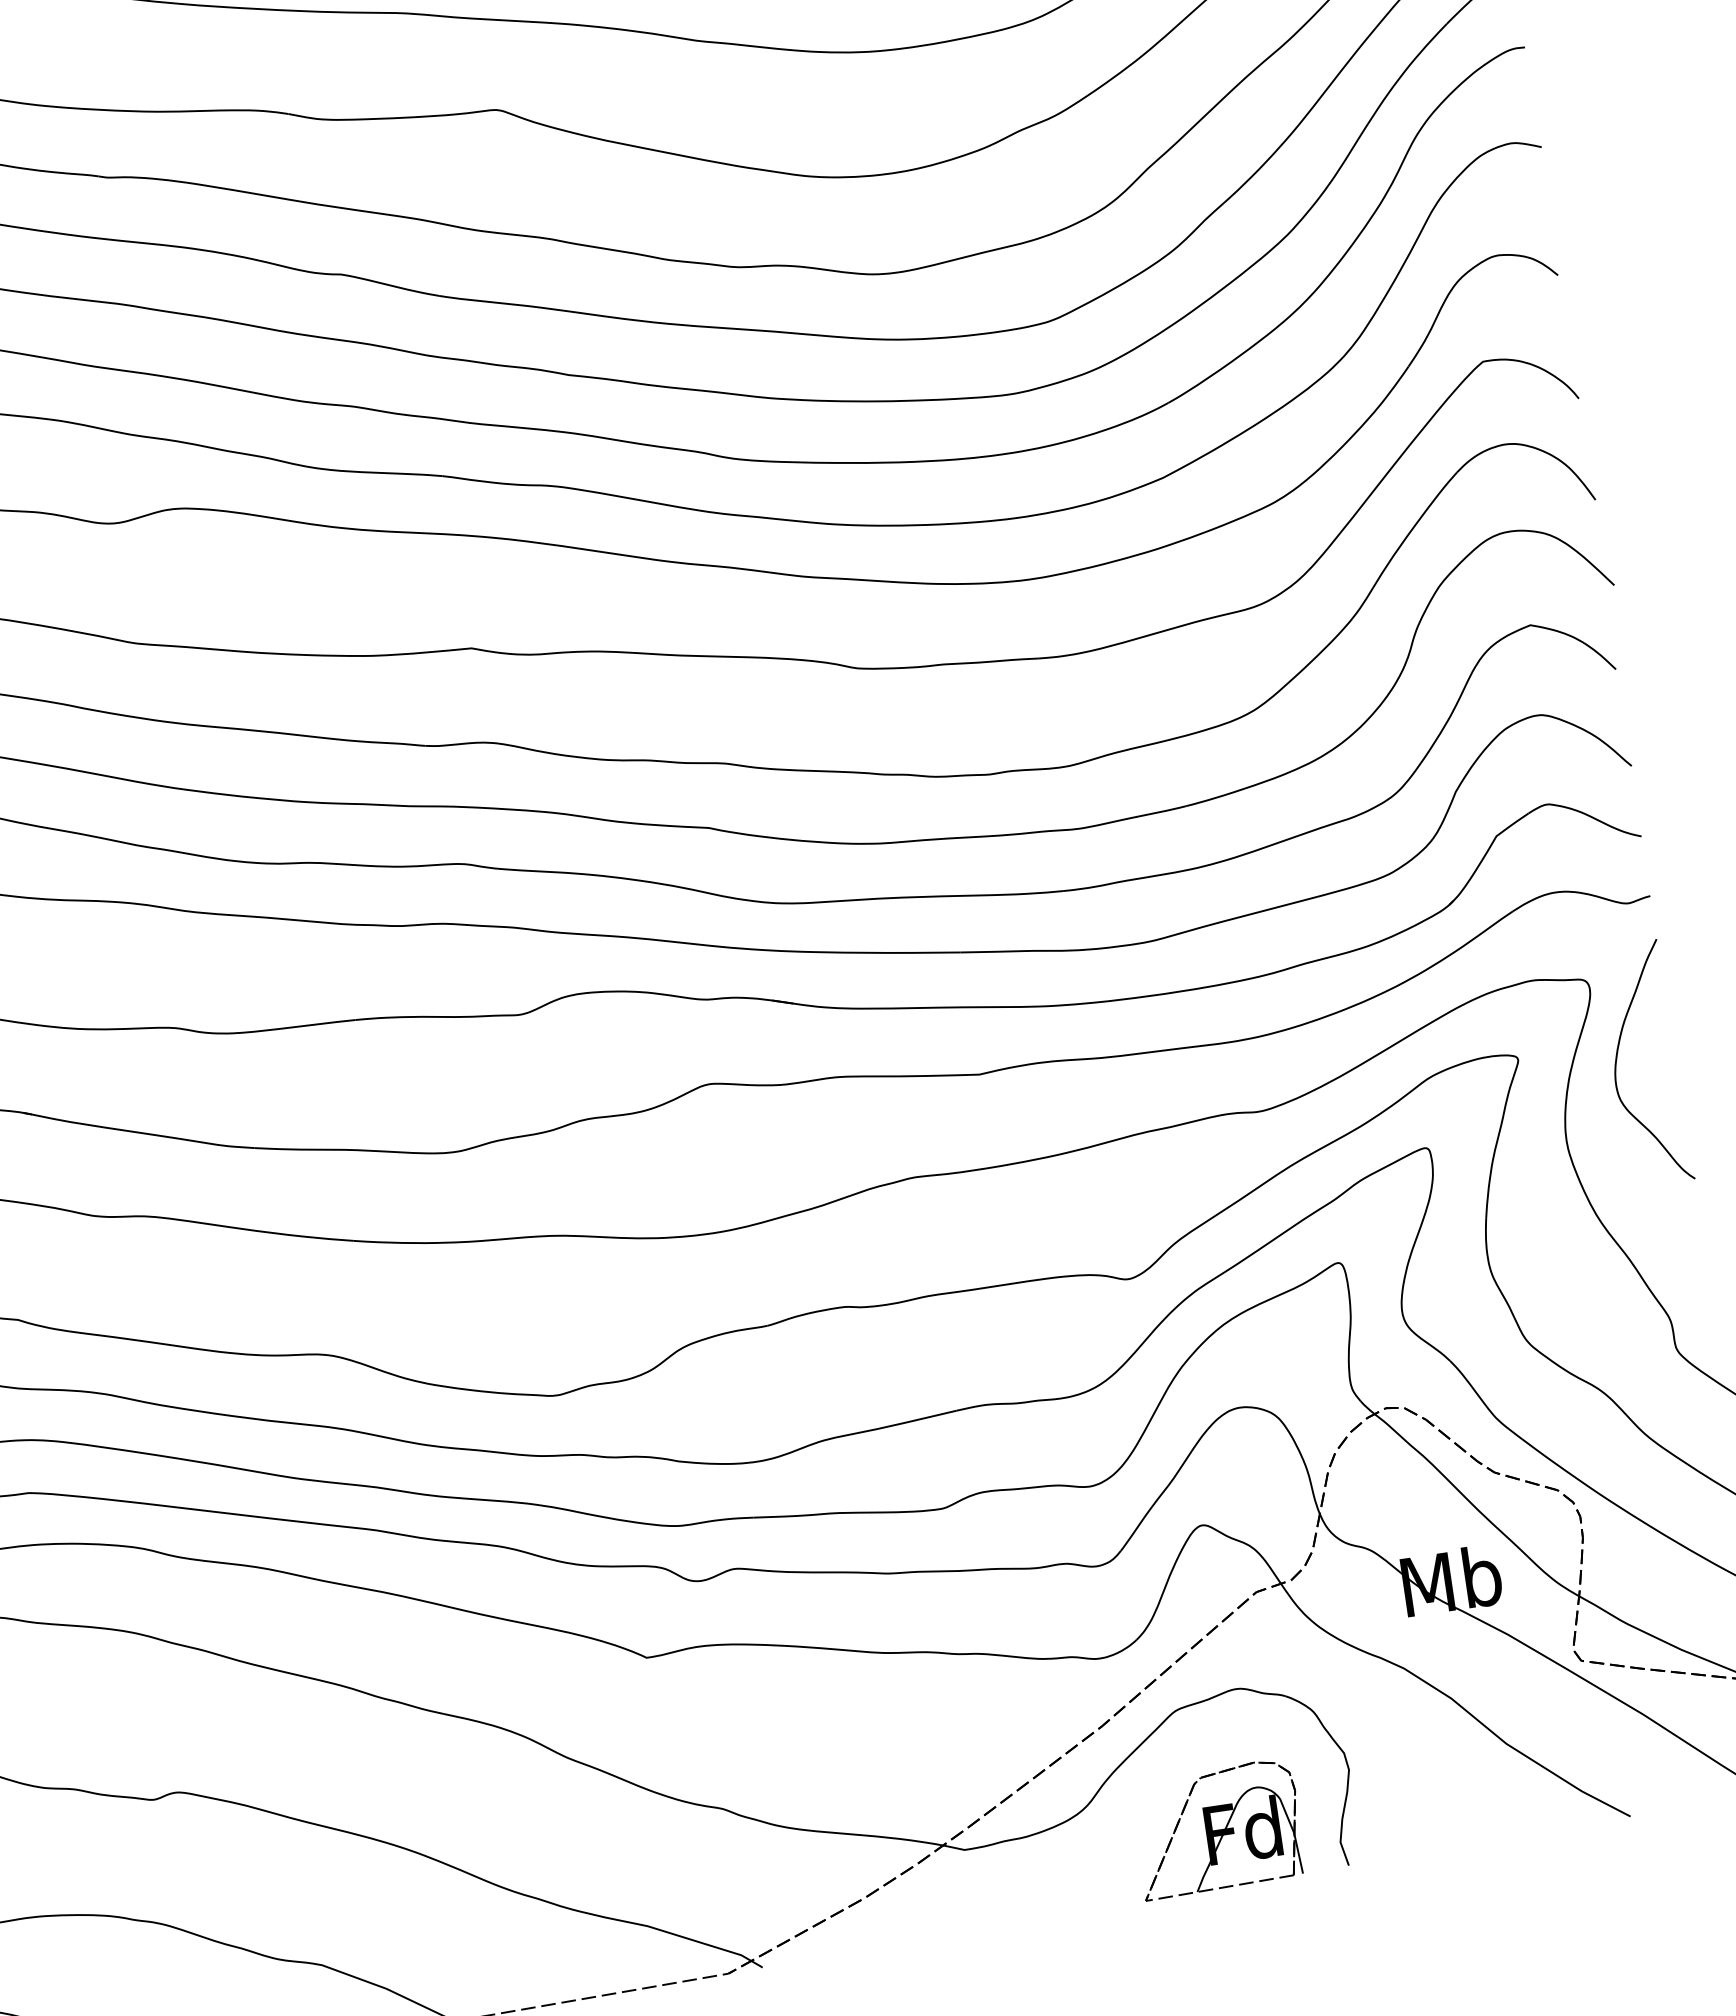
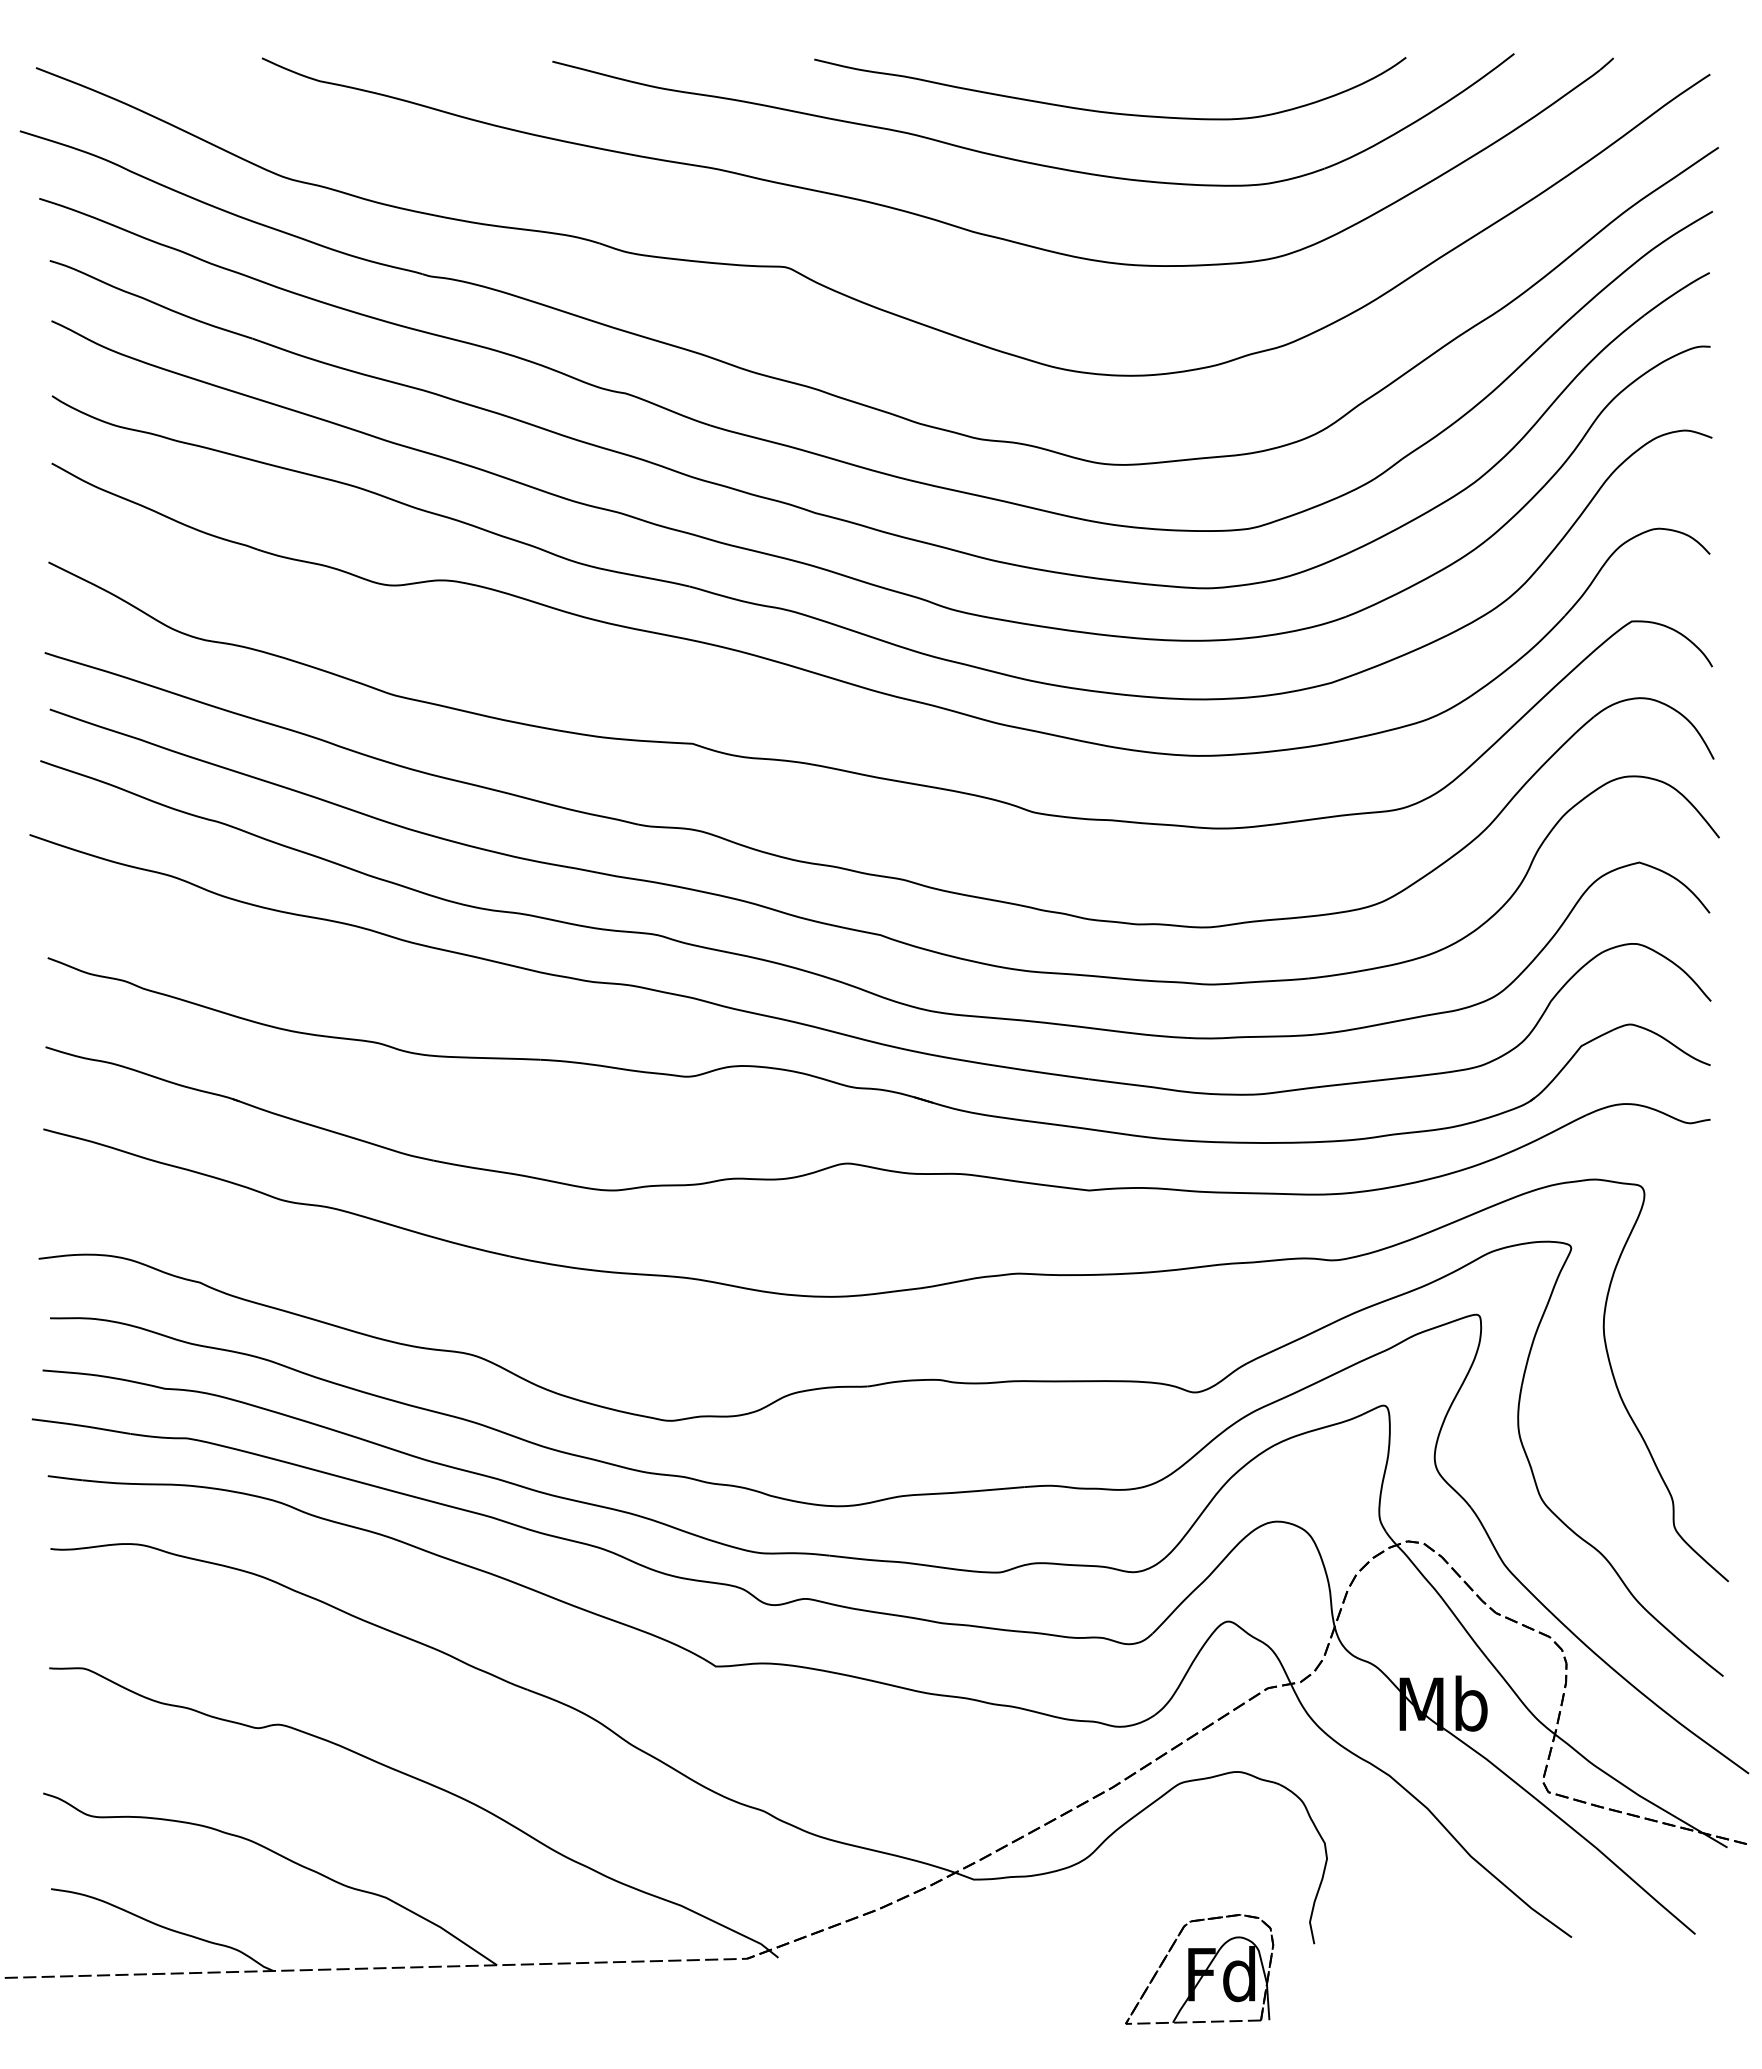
curve: (1617, 1061) -> (1659, 1262), removed
part: (1218, 1829) -> (1199, 1969), moved

